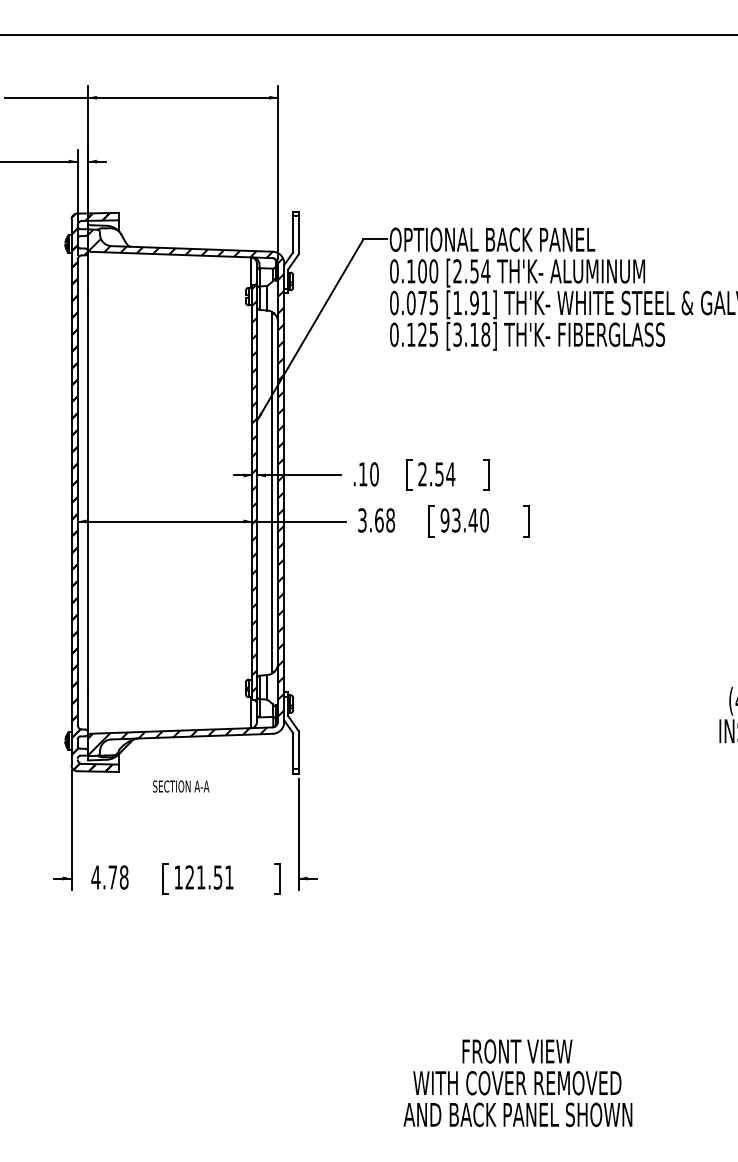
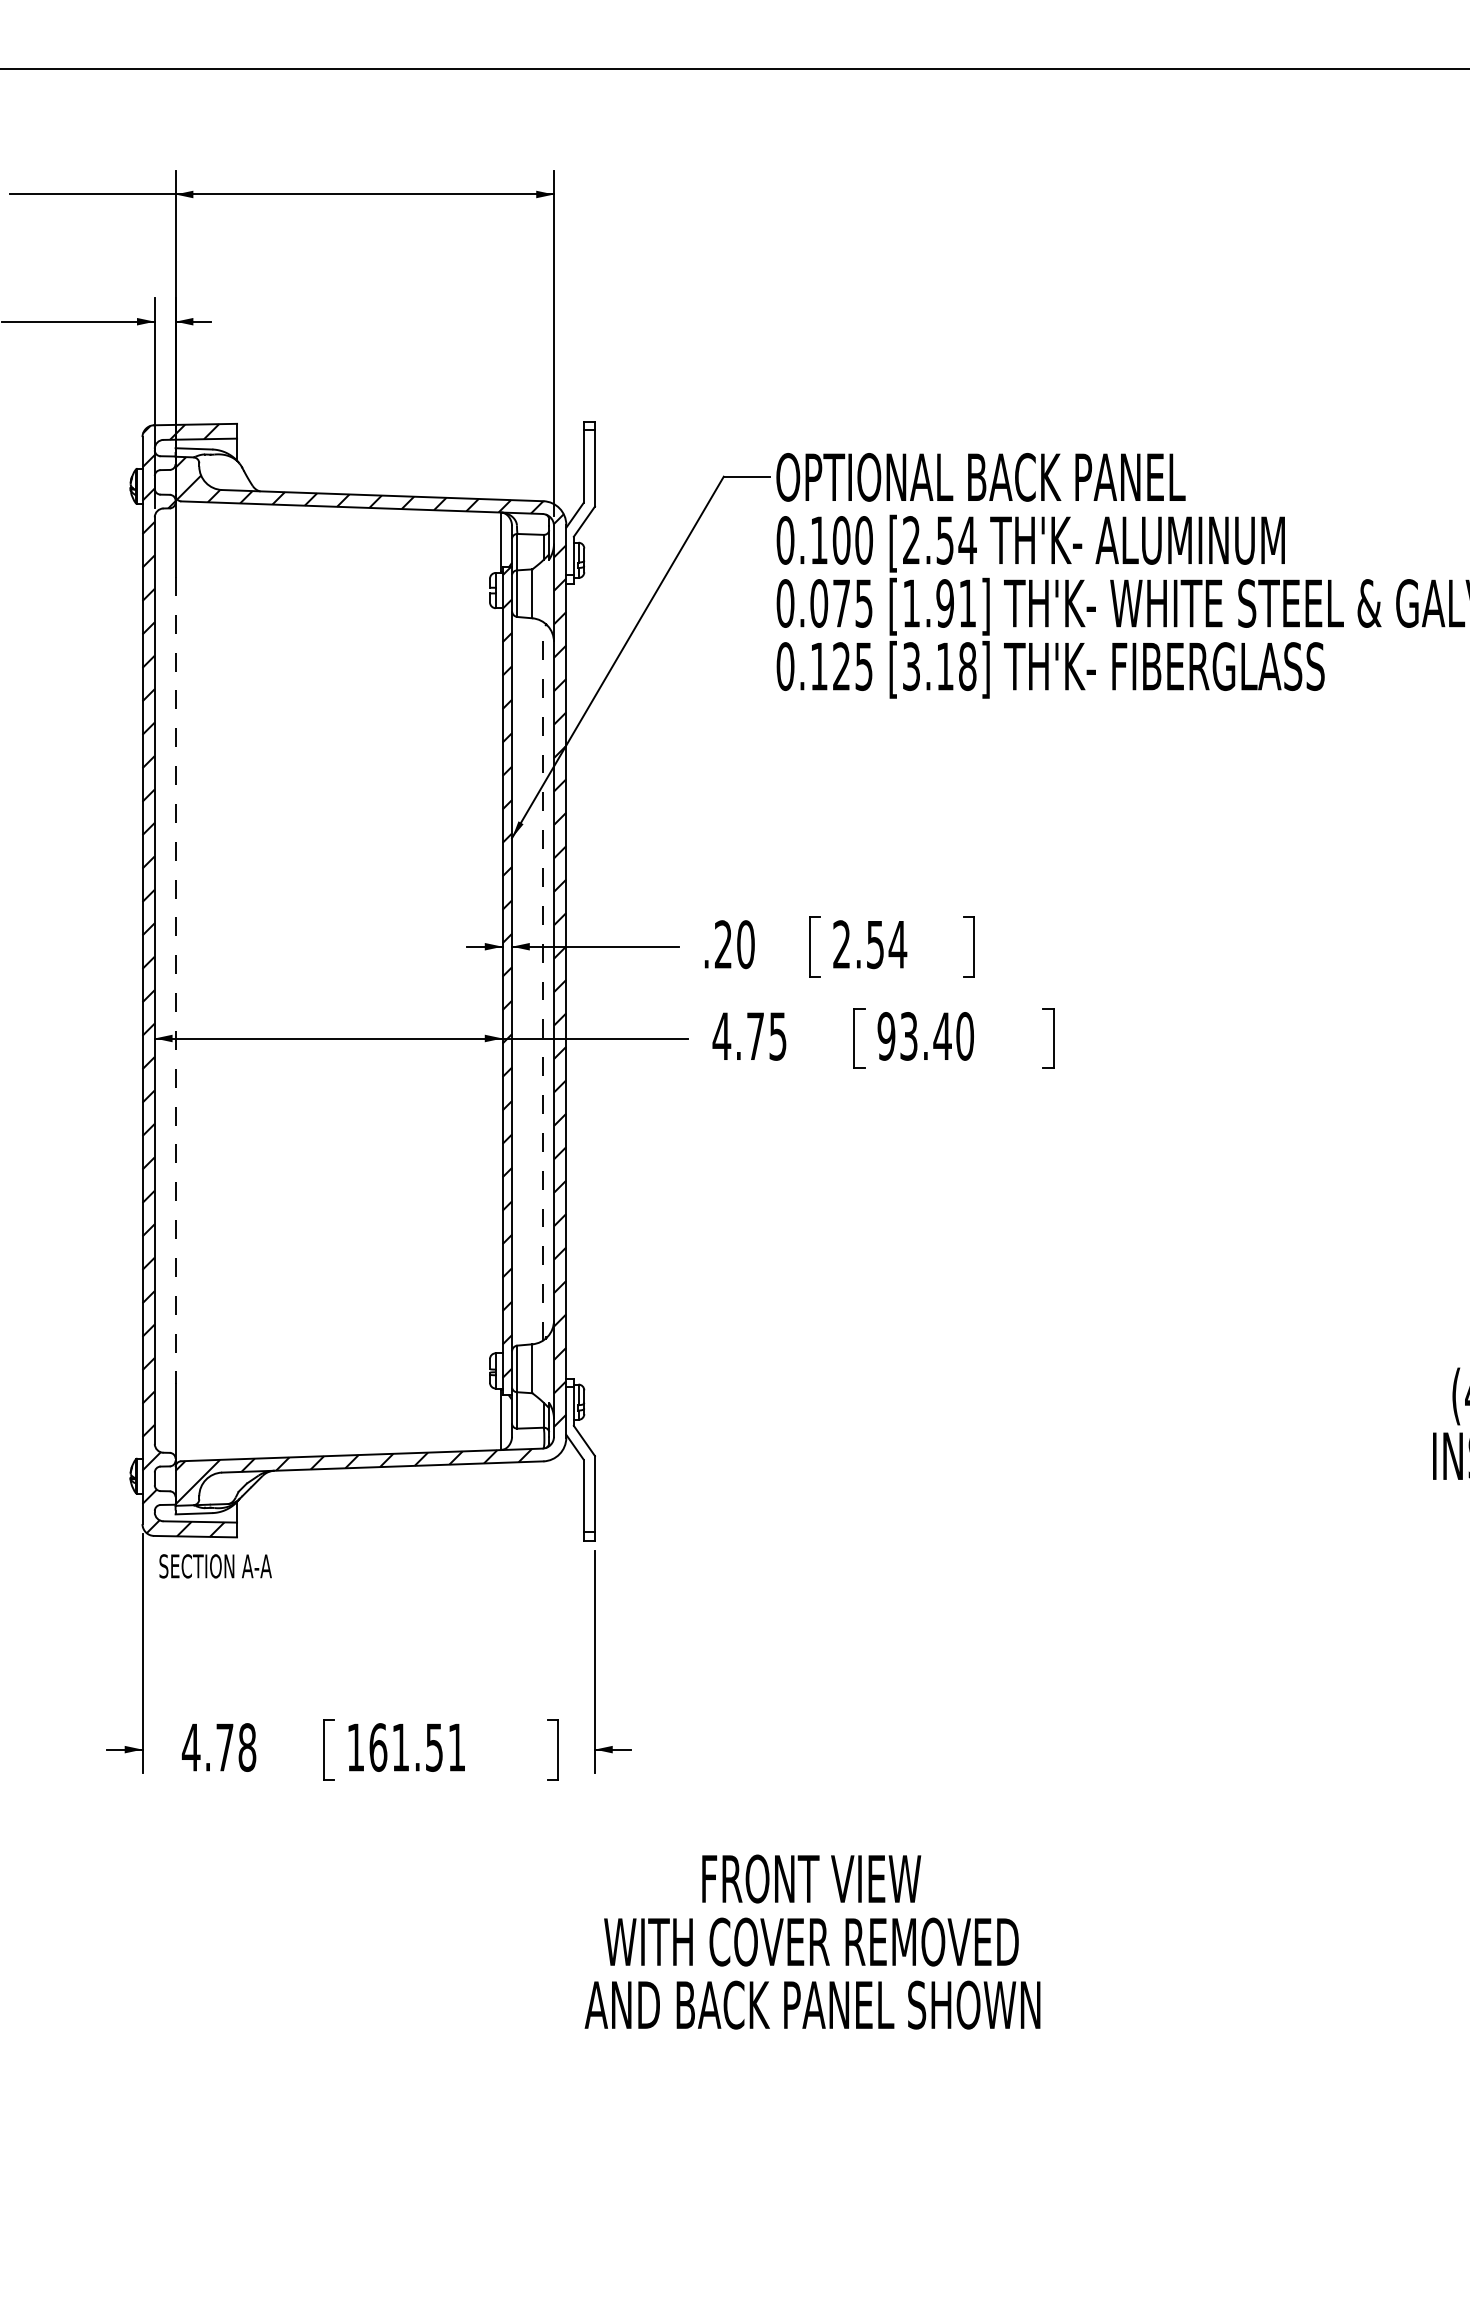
text: (363, 474) -> (724, 944), .10 -> .20
line: (88, 492) -> (176, 980), solid -> dashed
hatch: (91, 492) -> (182, 980), removed
line: (272, 492) -> (542, 980), solid -> dashed
text: (375, 520) -> (747, 1036), 3.68 -> 4.75
text: (181, 786) -> (216, 1566), moved
text: (189, 877) -> (377, 1747), 121.51 -> 161.51
text: (517, 1083) -> (811, 1942), moved

